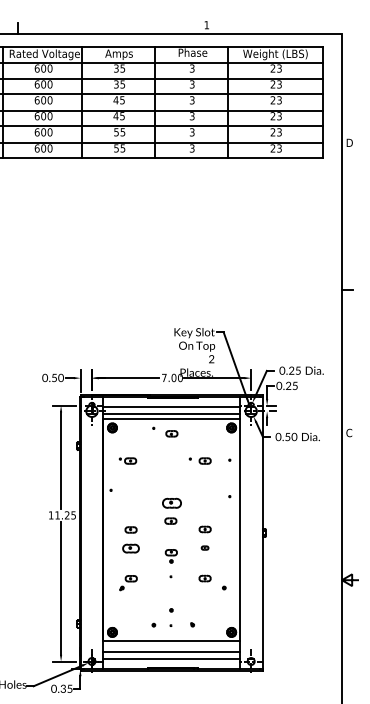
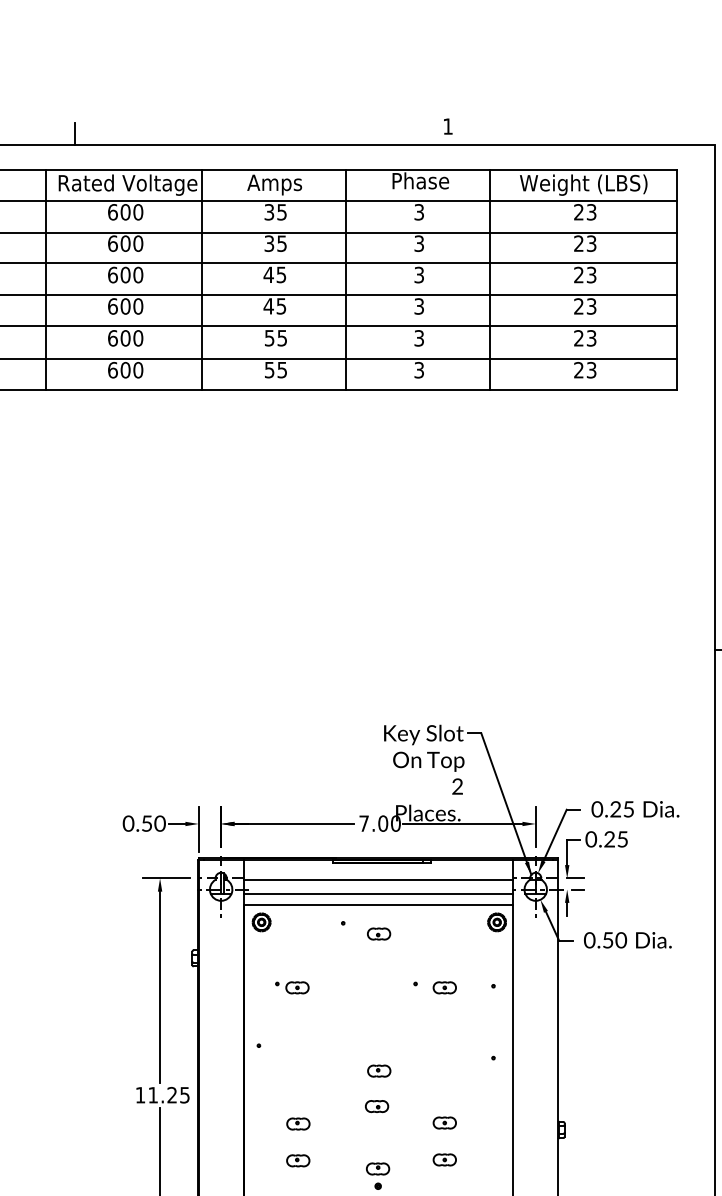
part: (171, 502) -> (378, 1069), size x0.62
part: (204, 547) -> (443, 1158), size x1.67
part: (130, 548) -> (297, 1160), size x0.71

